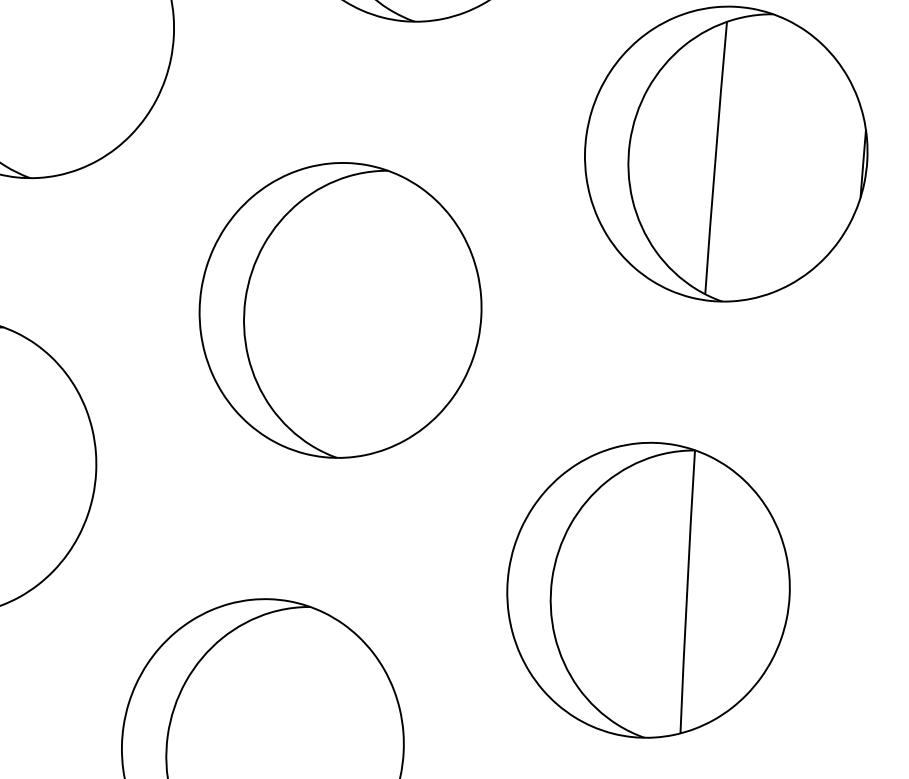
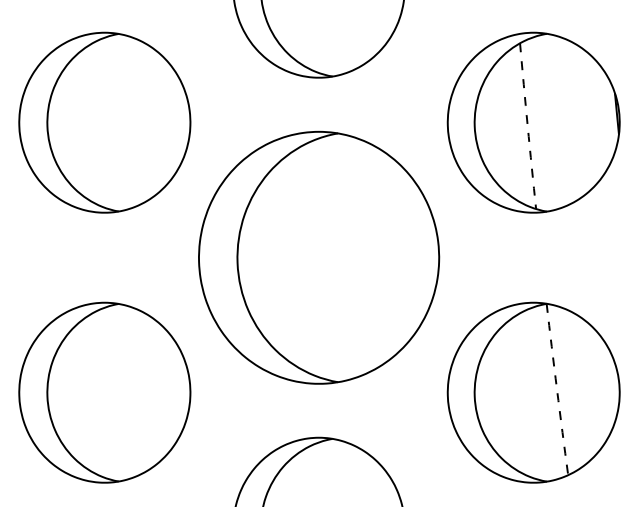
arc: (715, 158) -> (527, 126), solid -> dashed
part: (339, 309) -> (318, 257), size x1.4
arc: (687, 591) -> (557, 389), solid -> dashed

